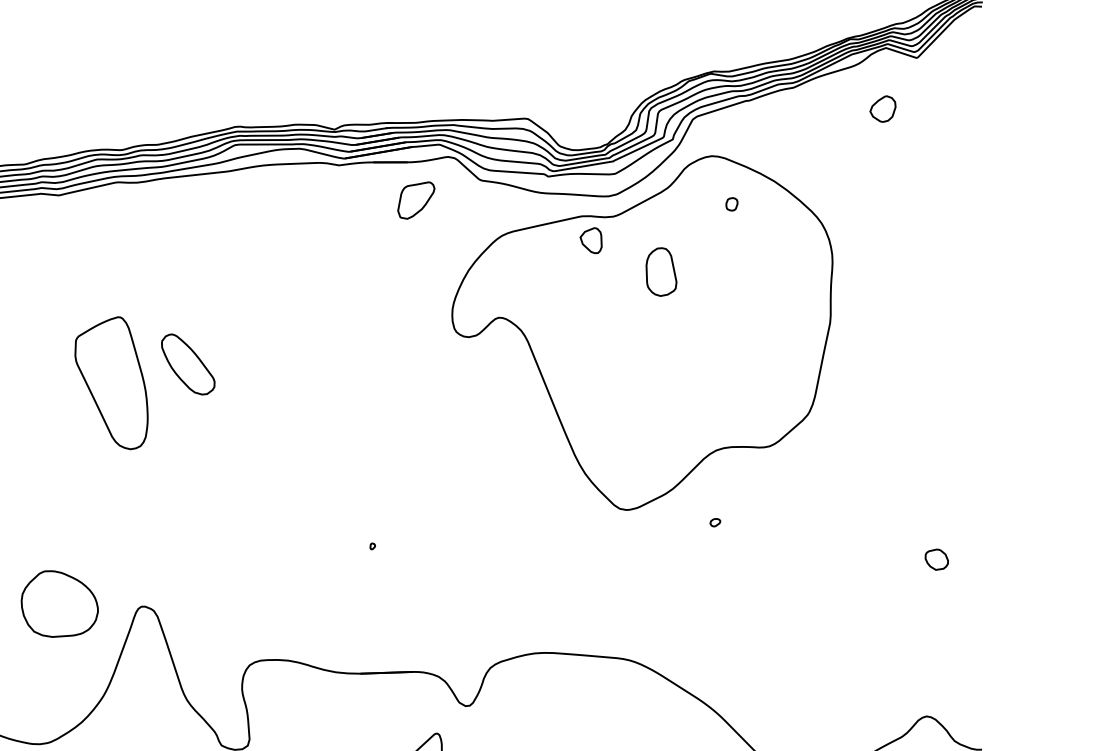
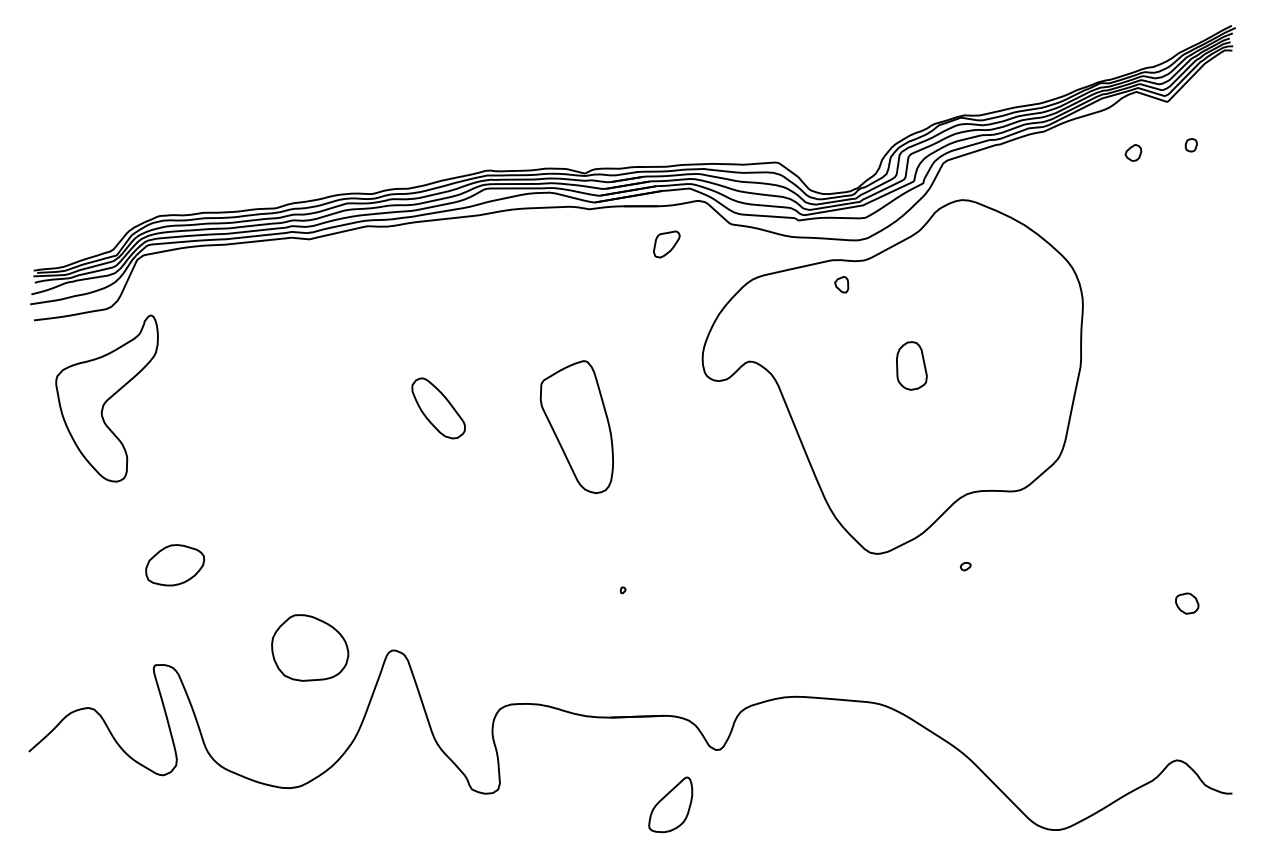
part: (883, 108) -> (1133, 152), size x0.62
part: (416, 200) -> (666, 244), size x0.71
part: (731, 204) -> (1190, 145), moved
part: (591, 240) -> (841, 284), size x0.62
part: (661, 271) -> (911, 365), moved
part: (111, 382) -> (576, 426), moved

